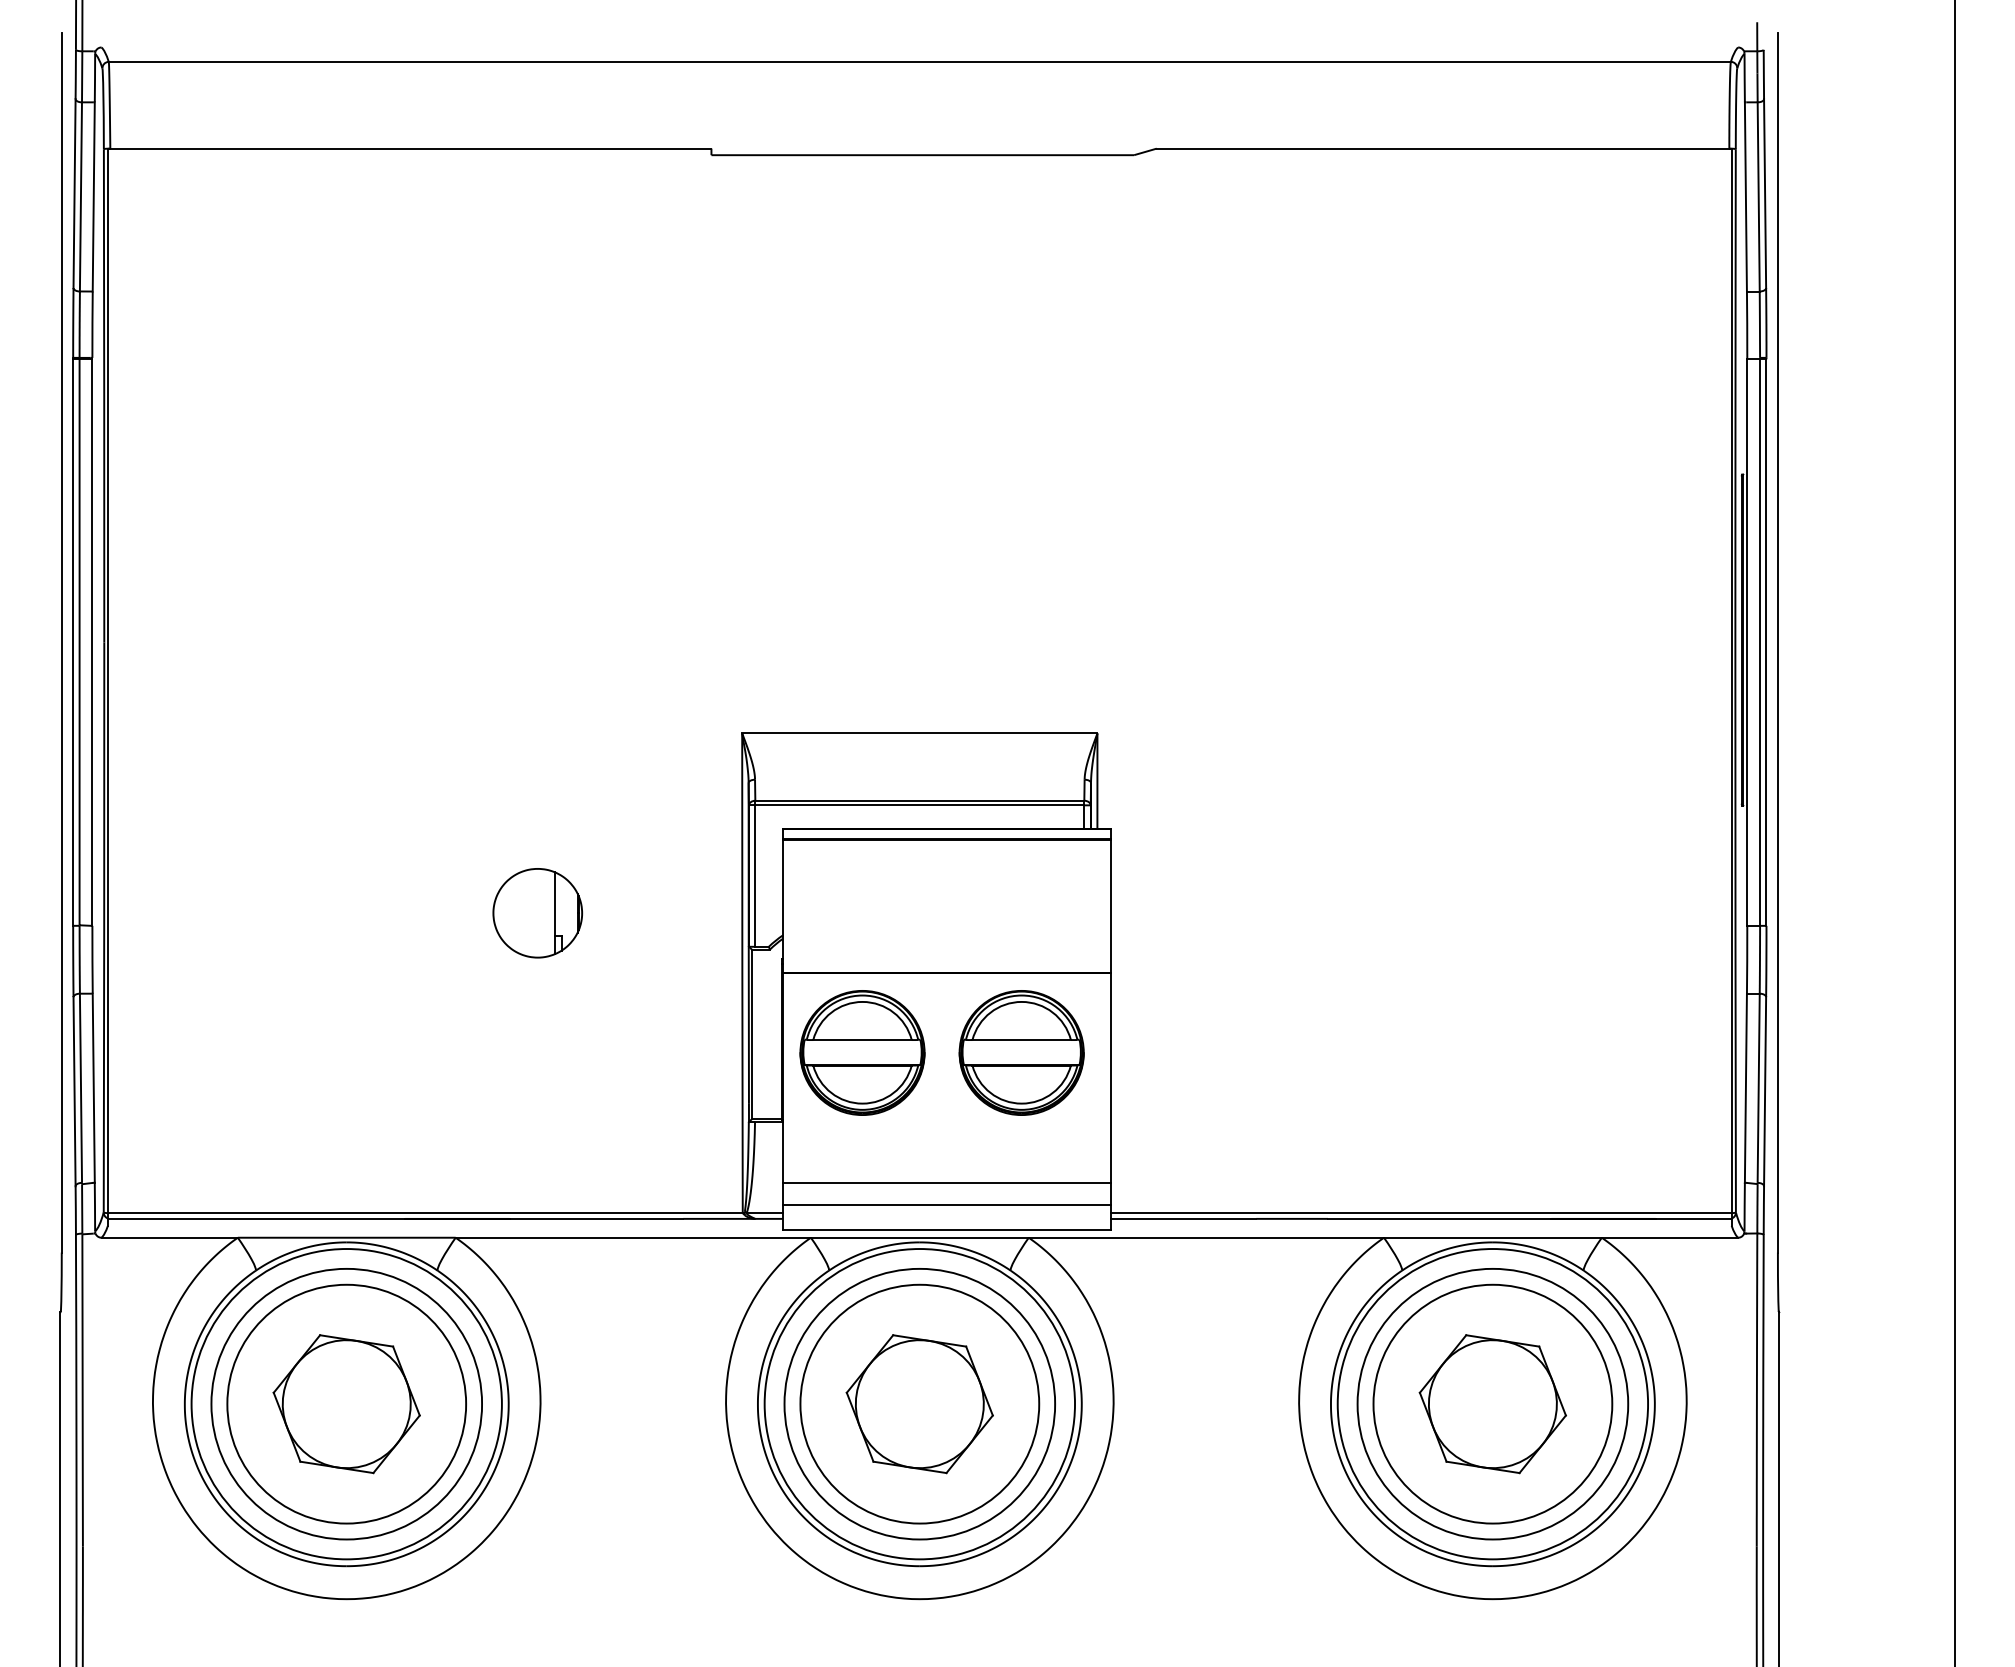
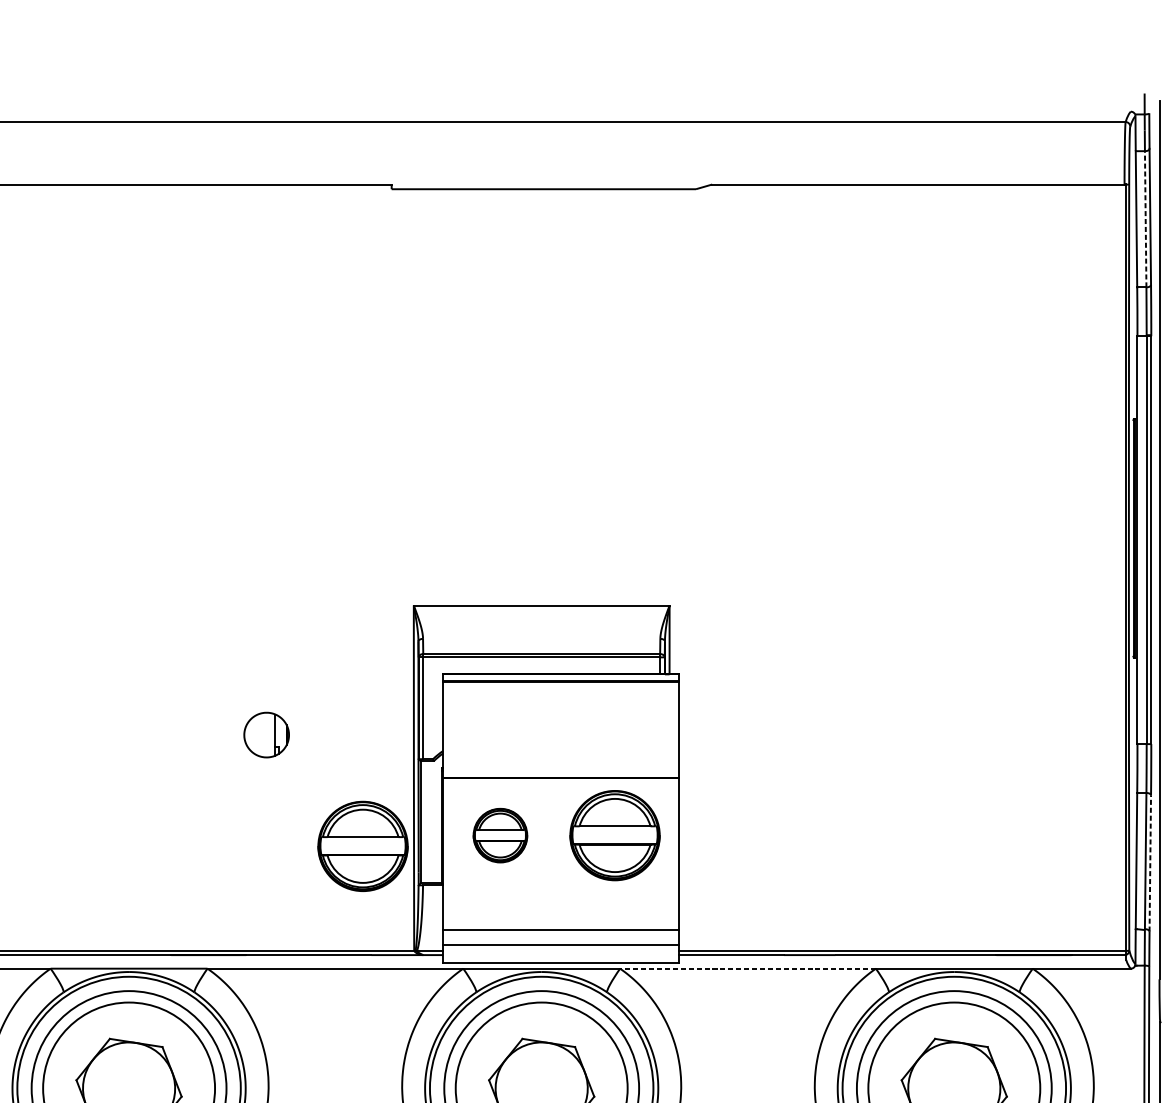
line: (1758, 196) -> (1145, 218), solid -> dashed
part: (537, 913) -> (266, 735), size x0.7
part: (862, 1052) -> (500, 835), size x0.6
part: (671, 1067) -> (362, 846), added
line: (1765, 1091) -> (1150, 863), solid -> dashed
line: (1206, 1237) -> (748, 968), solid -> dashed

